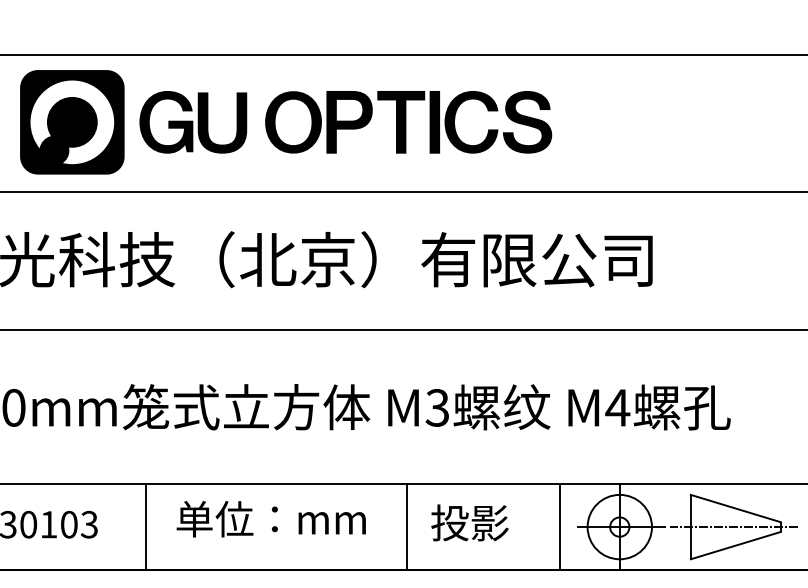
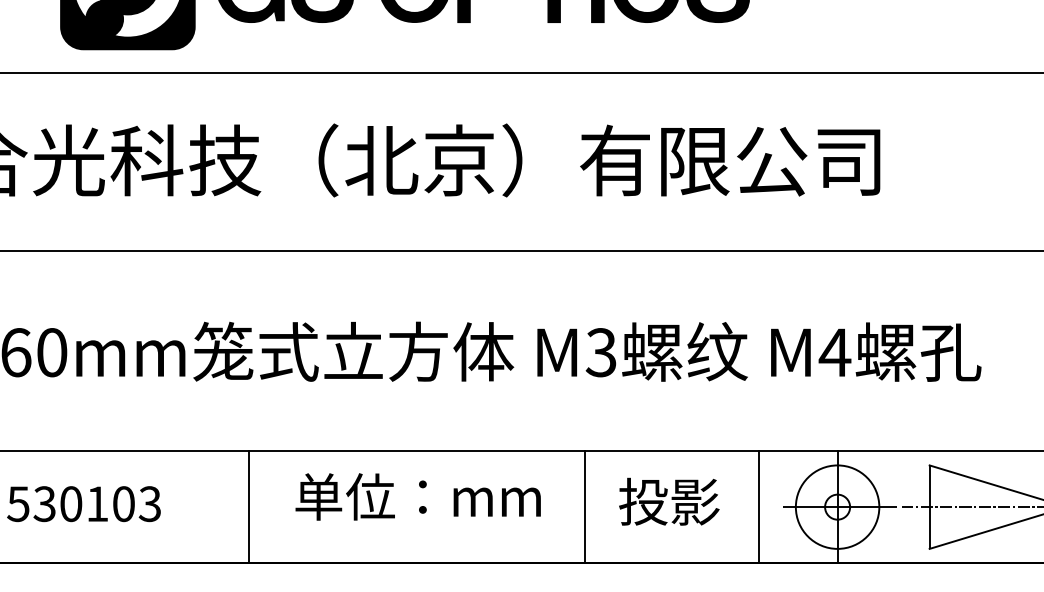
text: (270, 519) -> (417, 497), moved
text: (469, 522) -> (668, 501), moved
line: (145, 527) -> (248, 507), moved
line: (407, 527) -> (585, 507), moved

